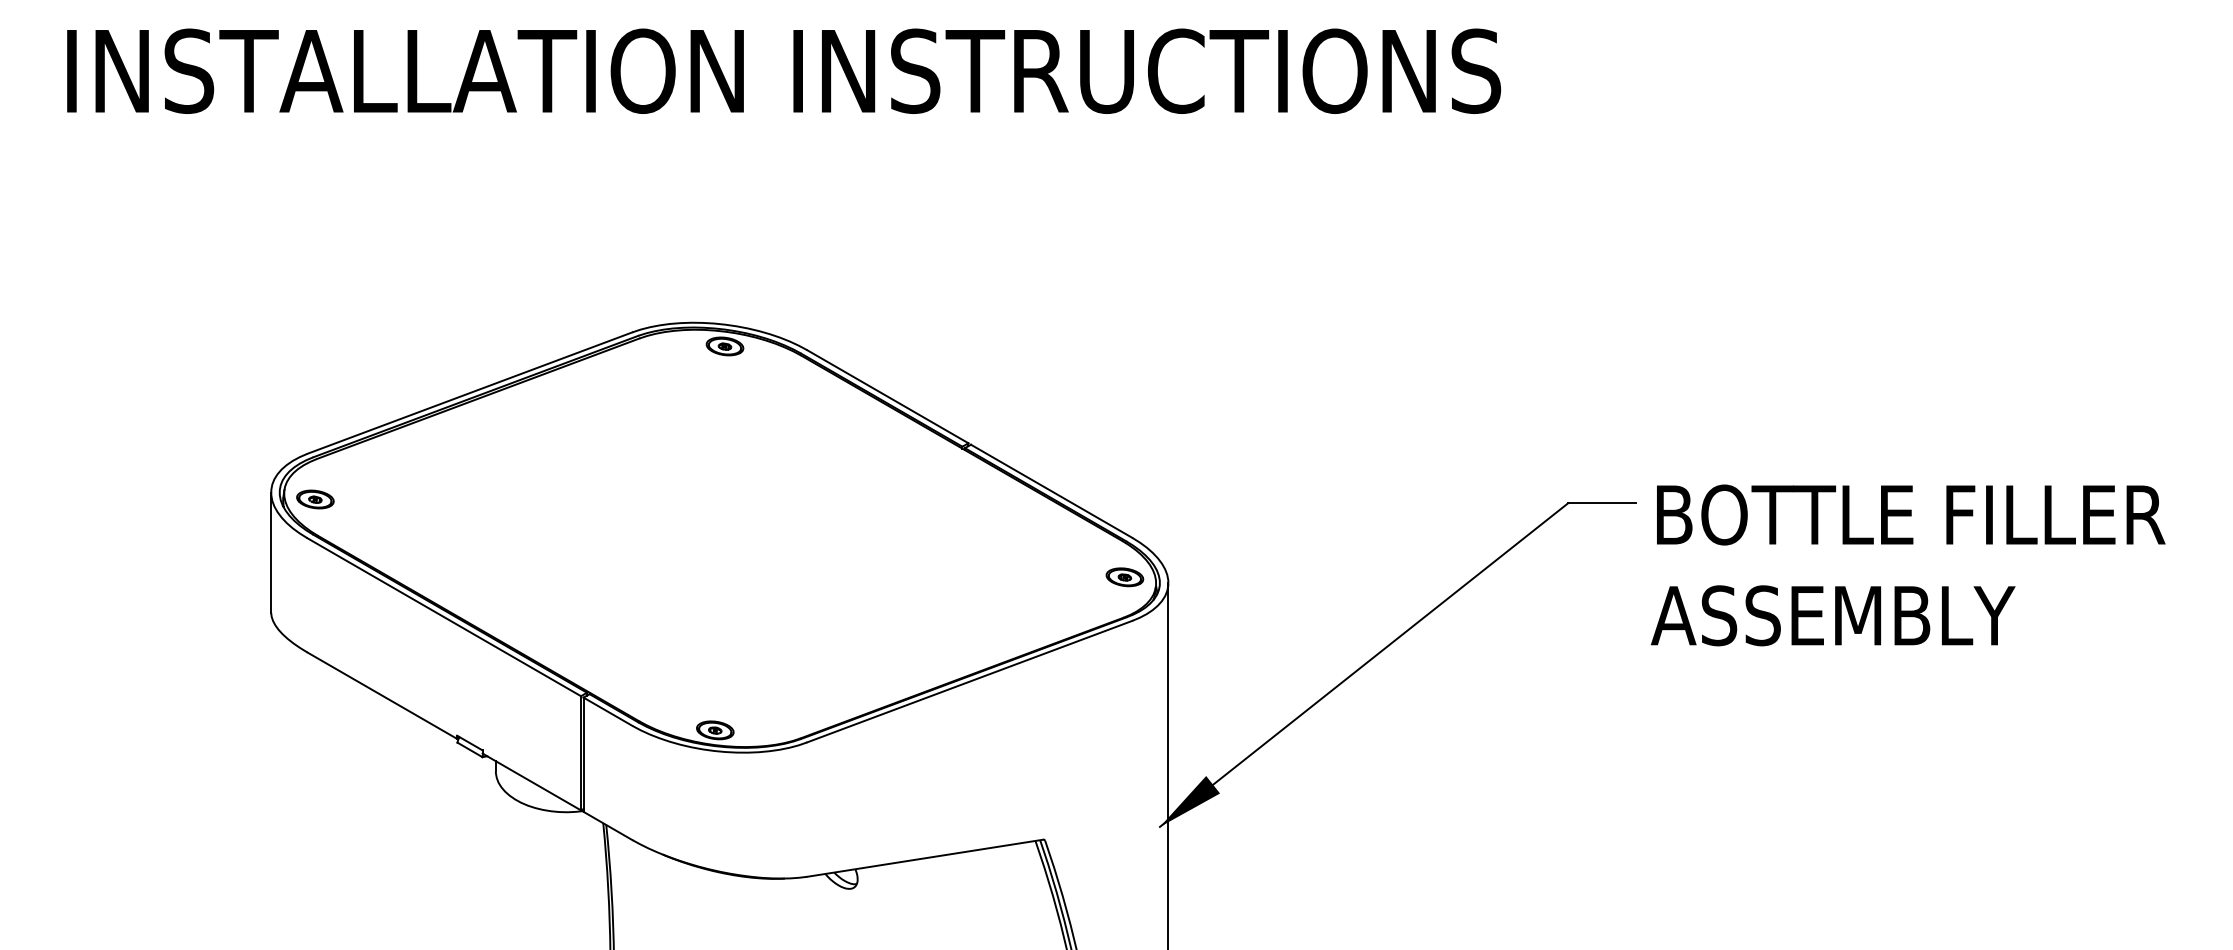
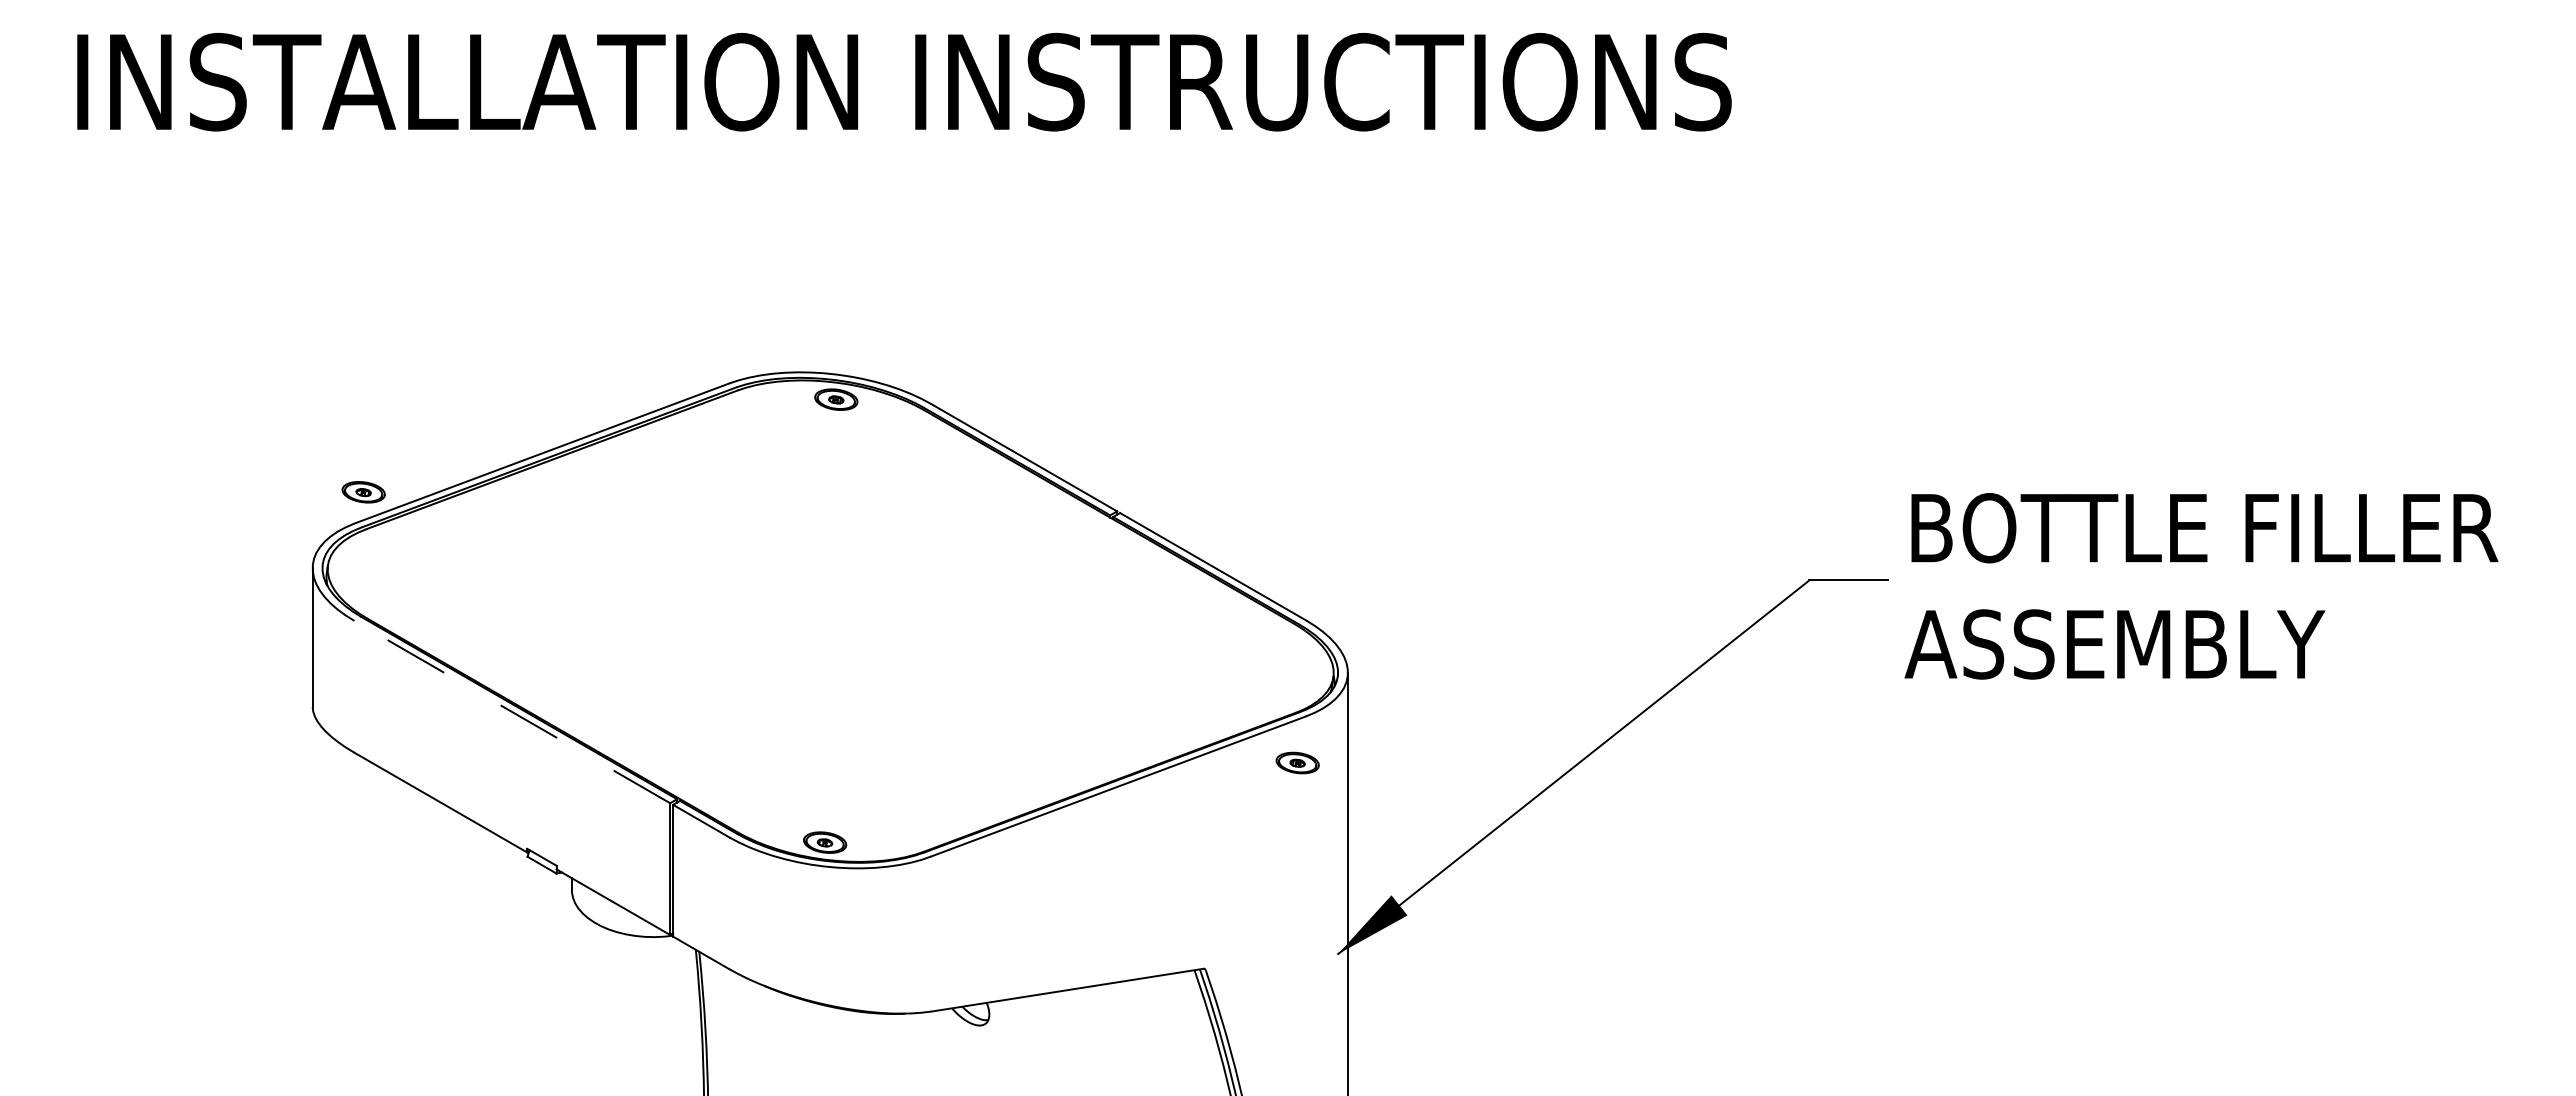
part: (315, 499) -> (363, 492), moved
text: (1908, 565) -> (2201, 586), moved
part: (1124, 576) -> (1297, 762), moved
line: (443, 616) -> (511, 711), solid -> dashed

